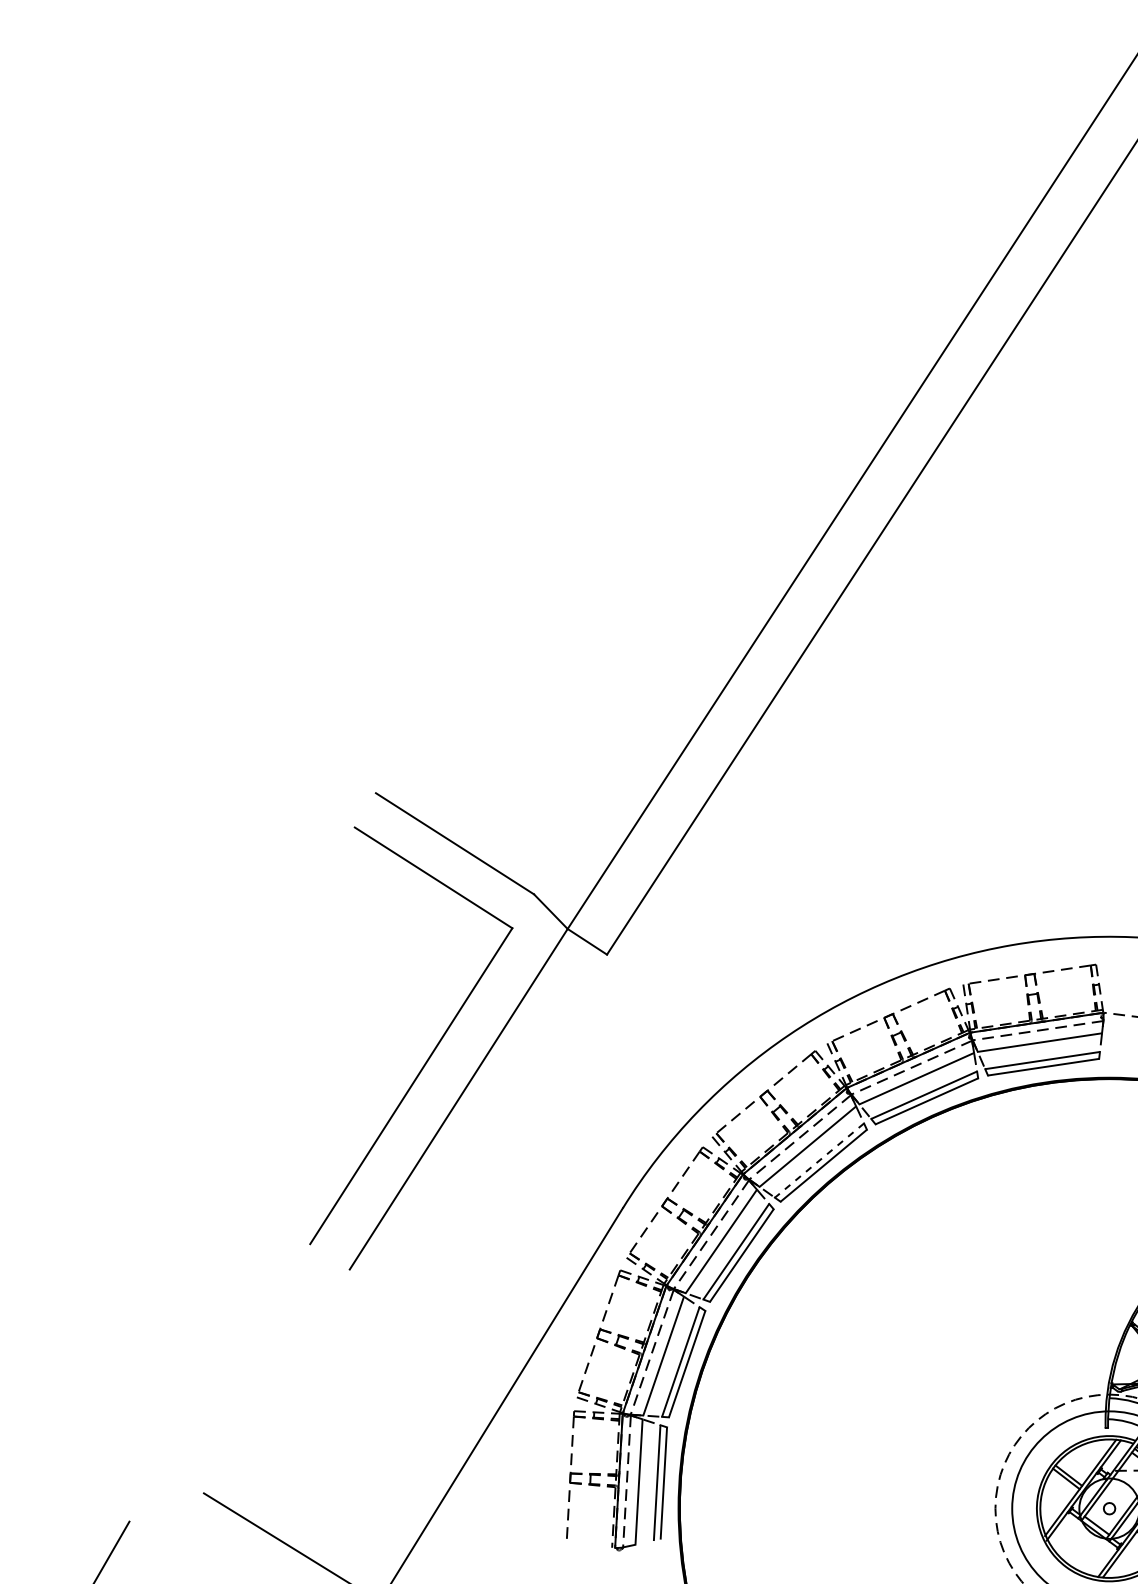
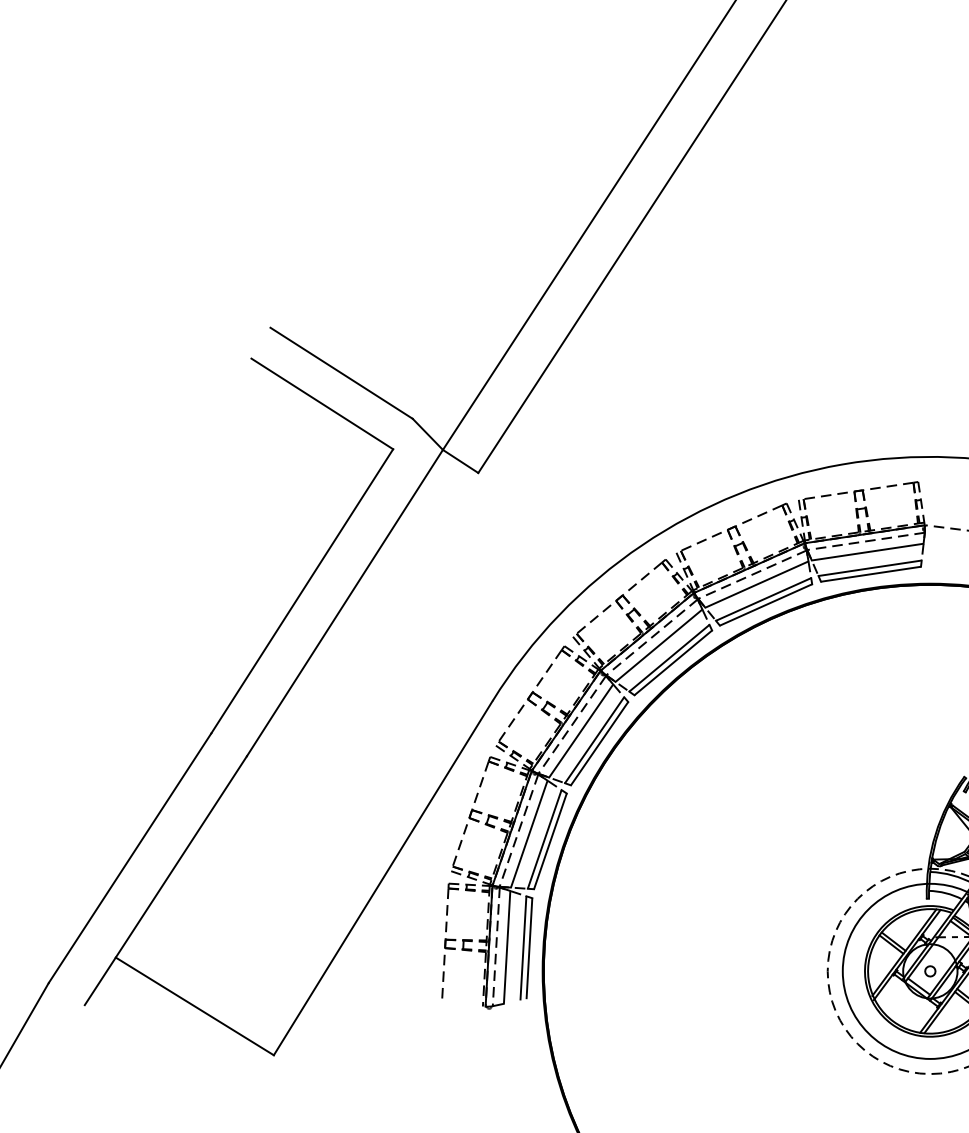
line: (819, 1160) -> (669, 658), dashed -> solid
line: (219, 1382) -> (129, 857), added
line: (259, 1407) -> (165, 880), added

